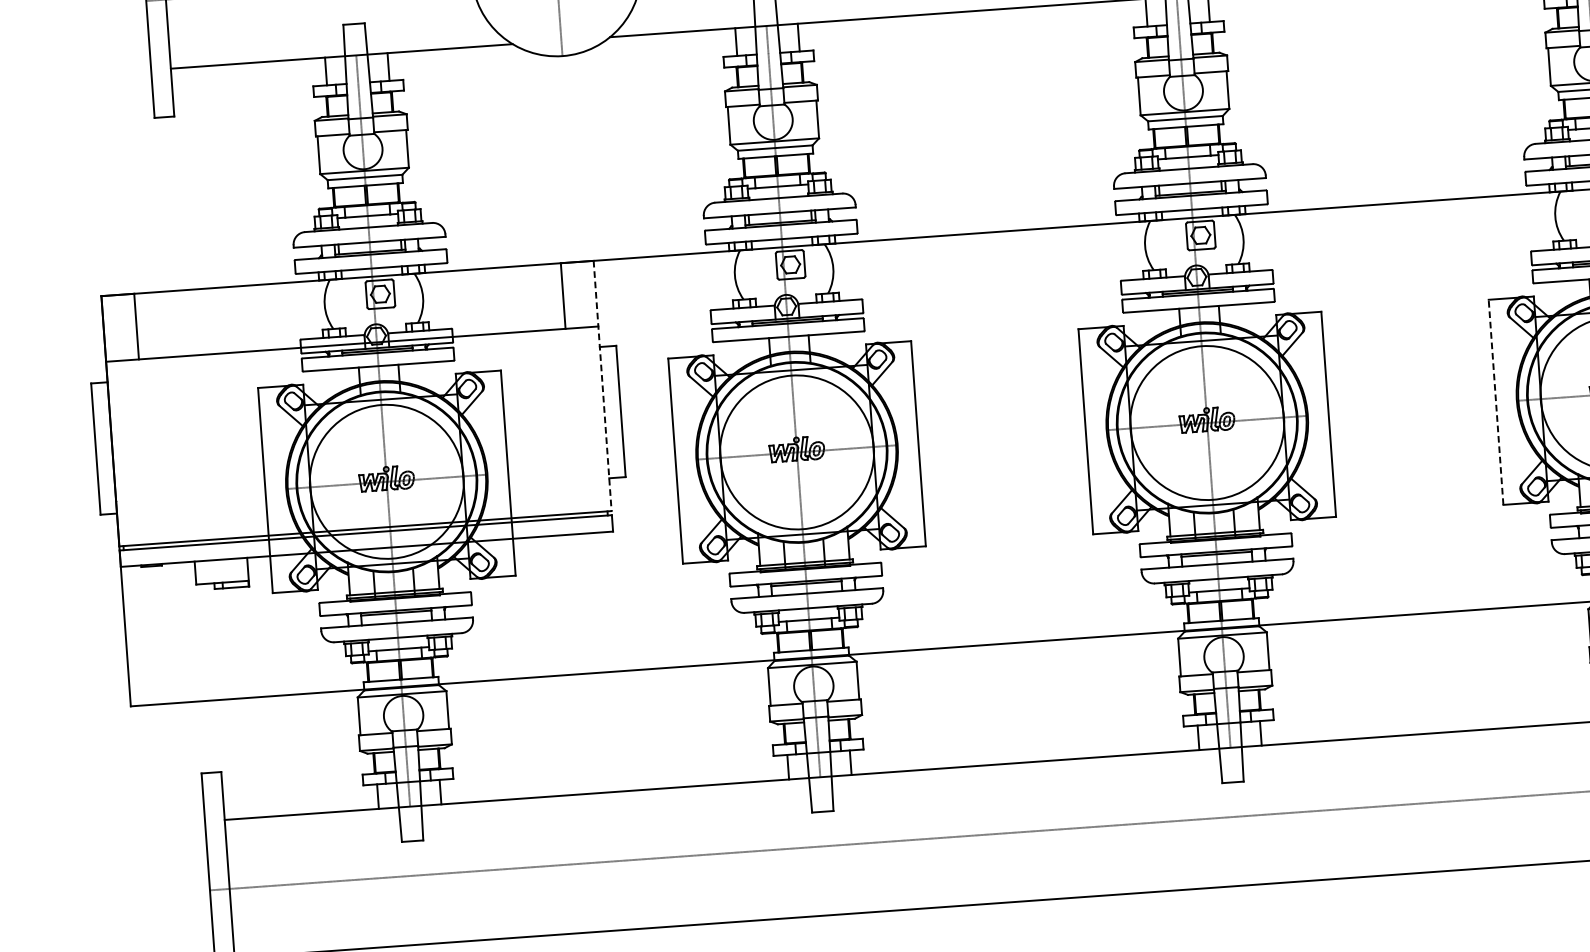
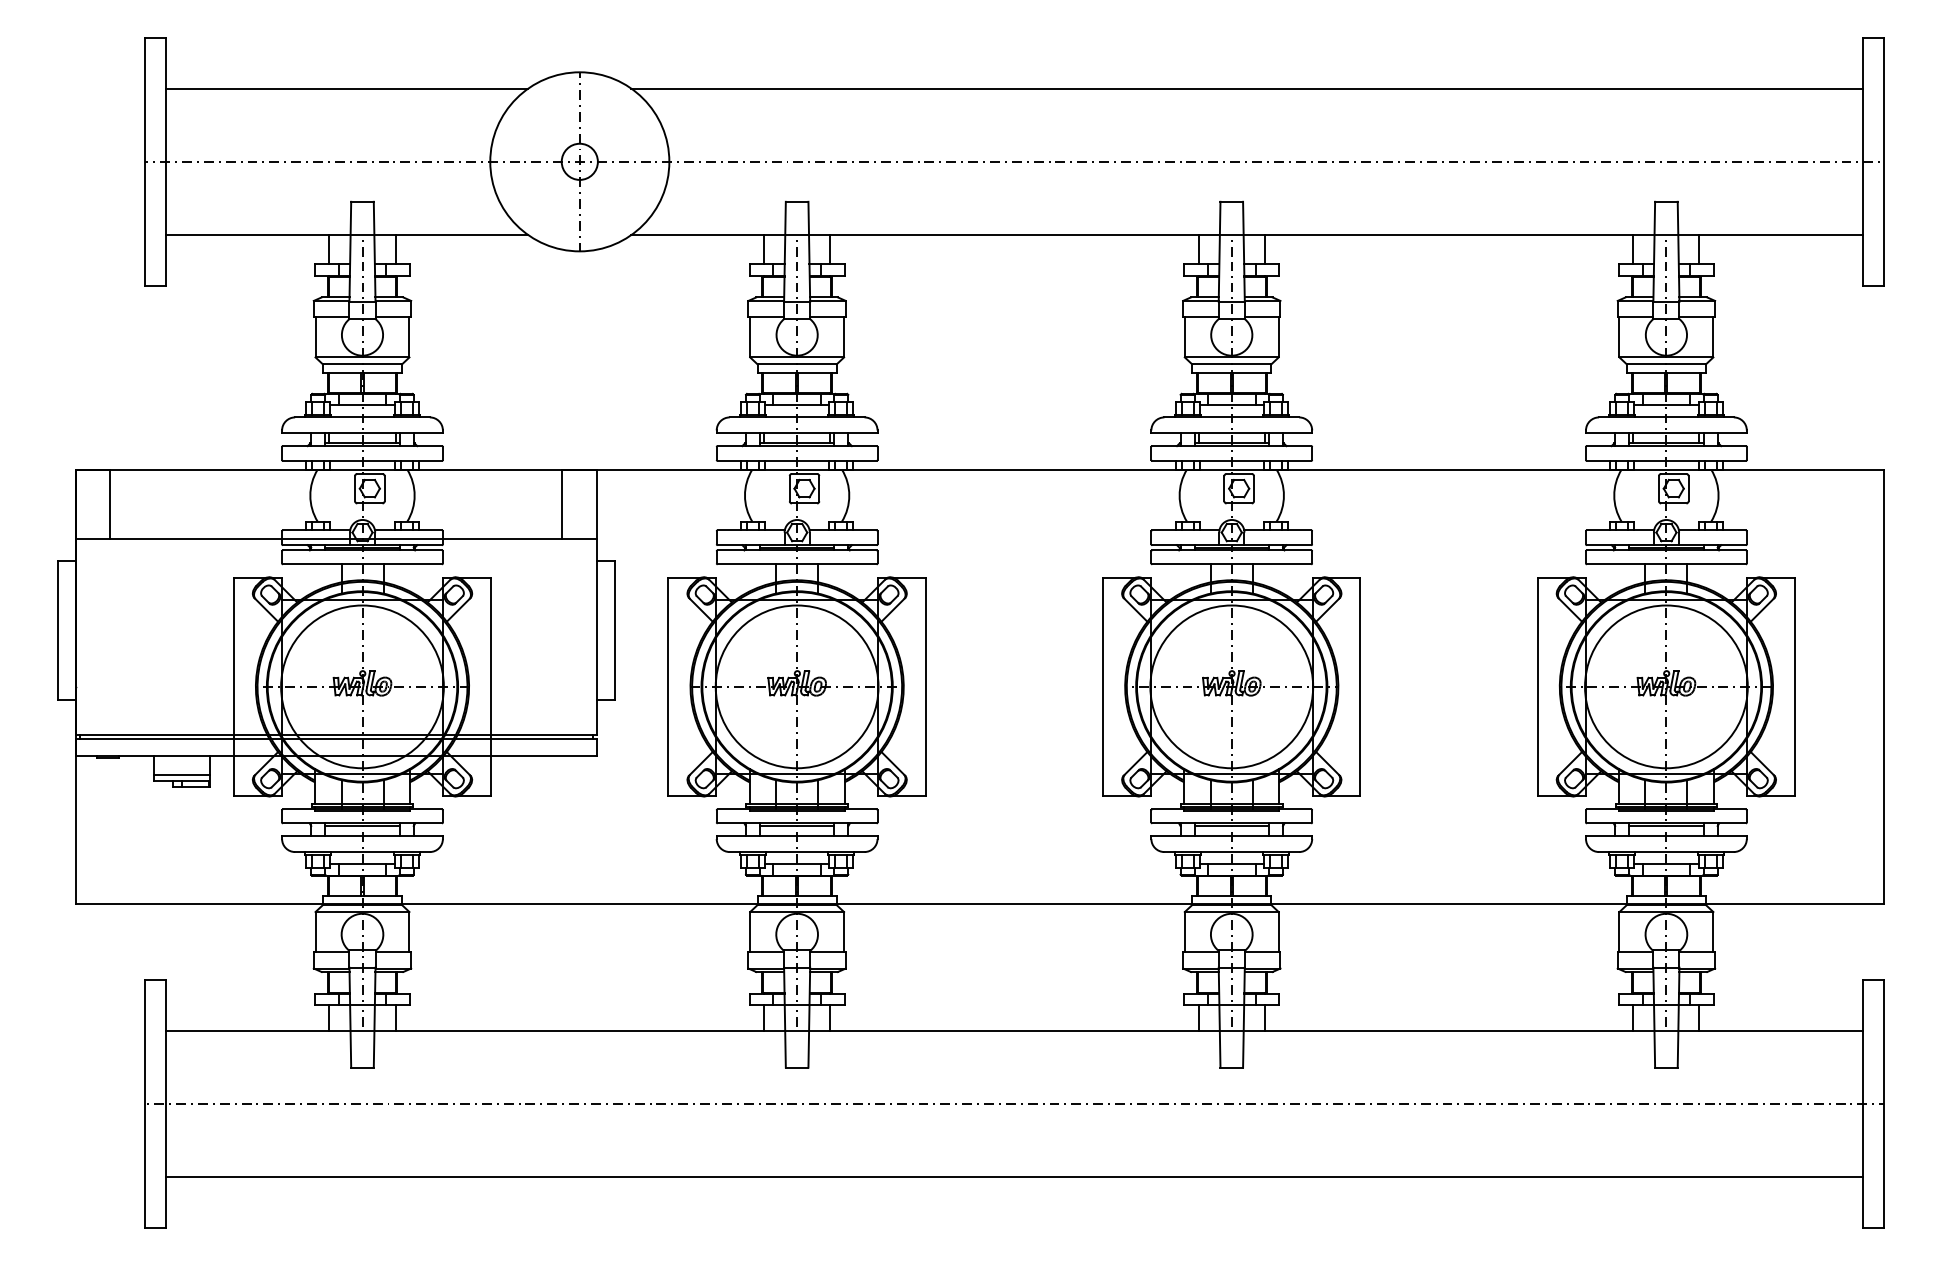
line: (602, 386) -> (597, 602), dashed -> solid
line: (1495, 401) -> (1537, 686), dashed -> solid
line: (221, 576) -> (181, 774), added

